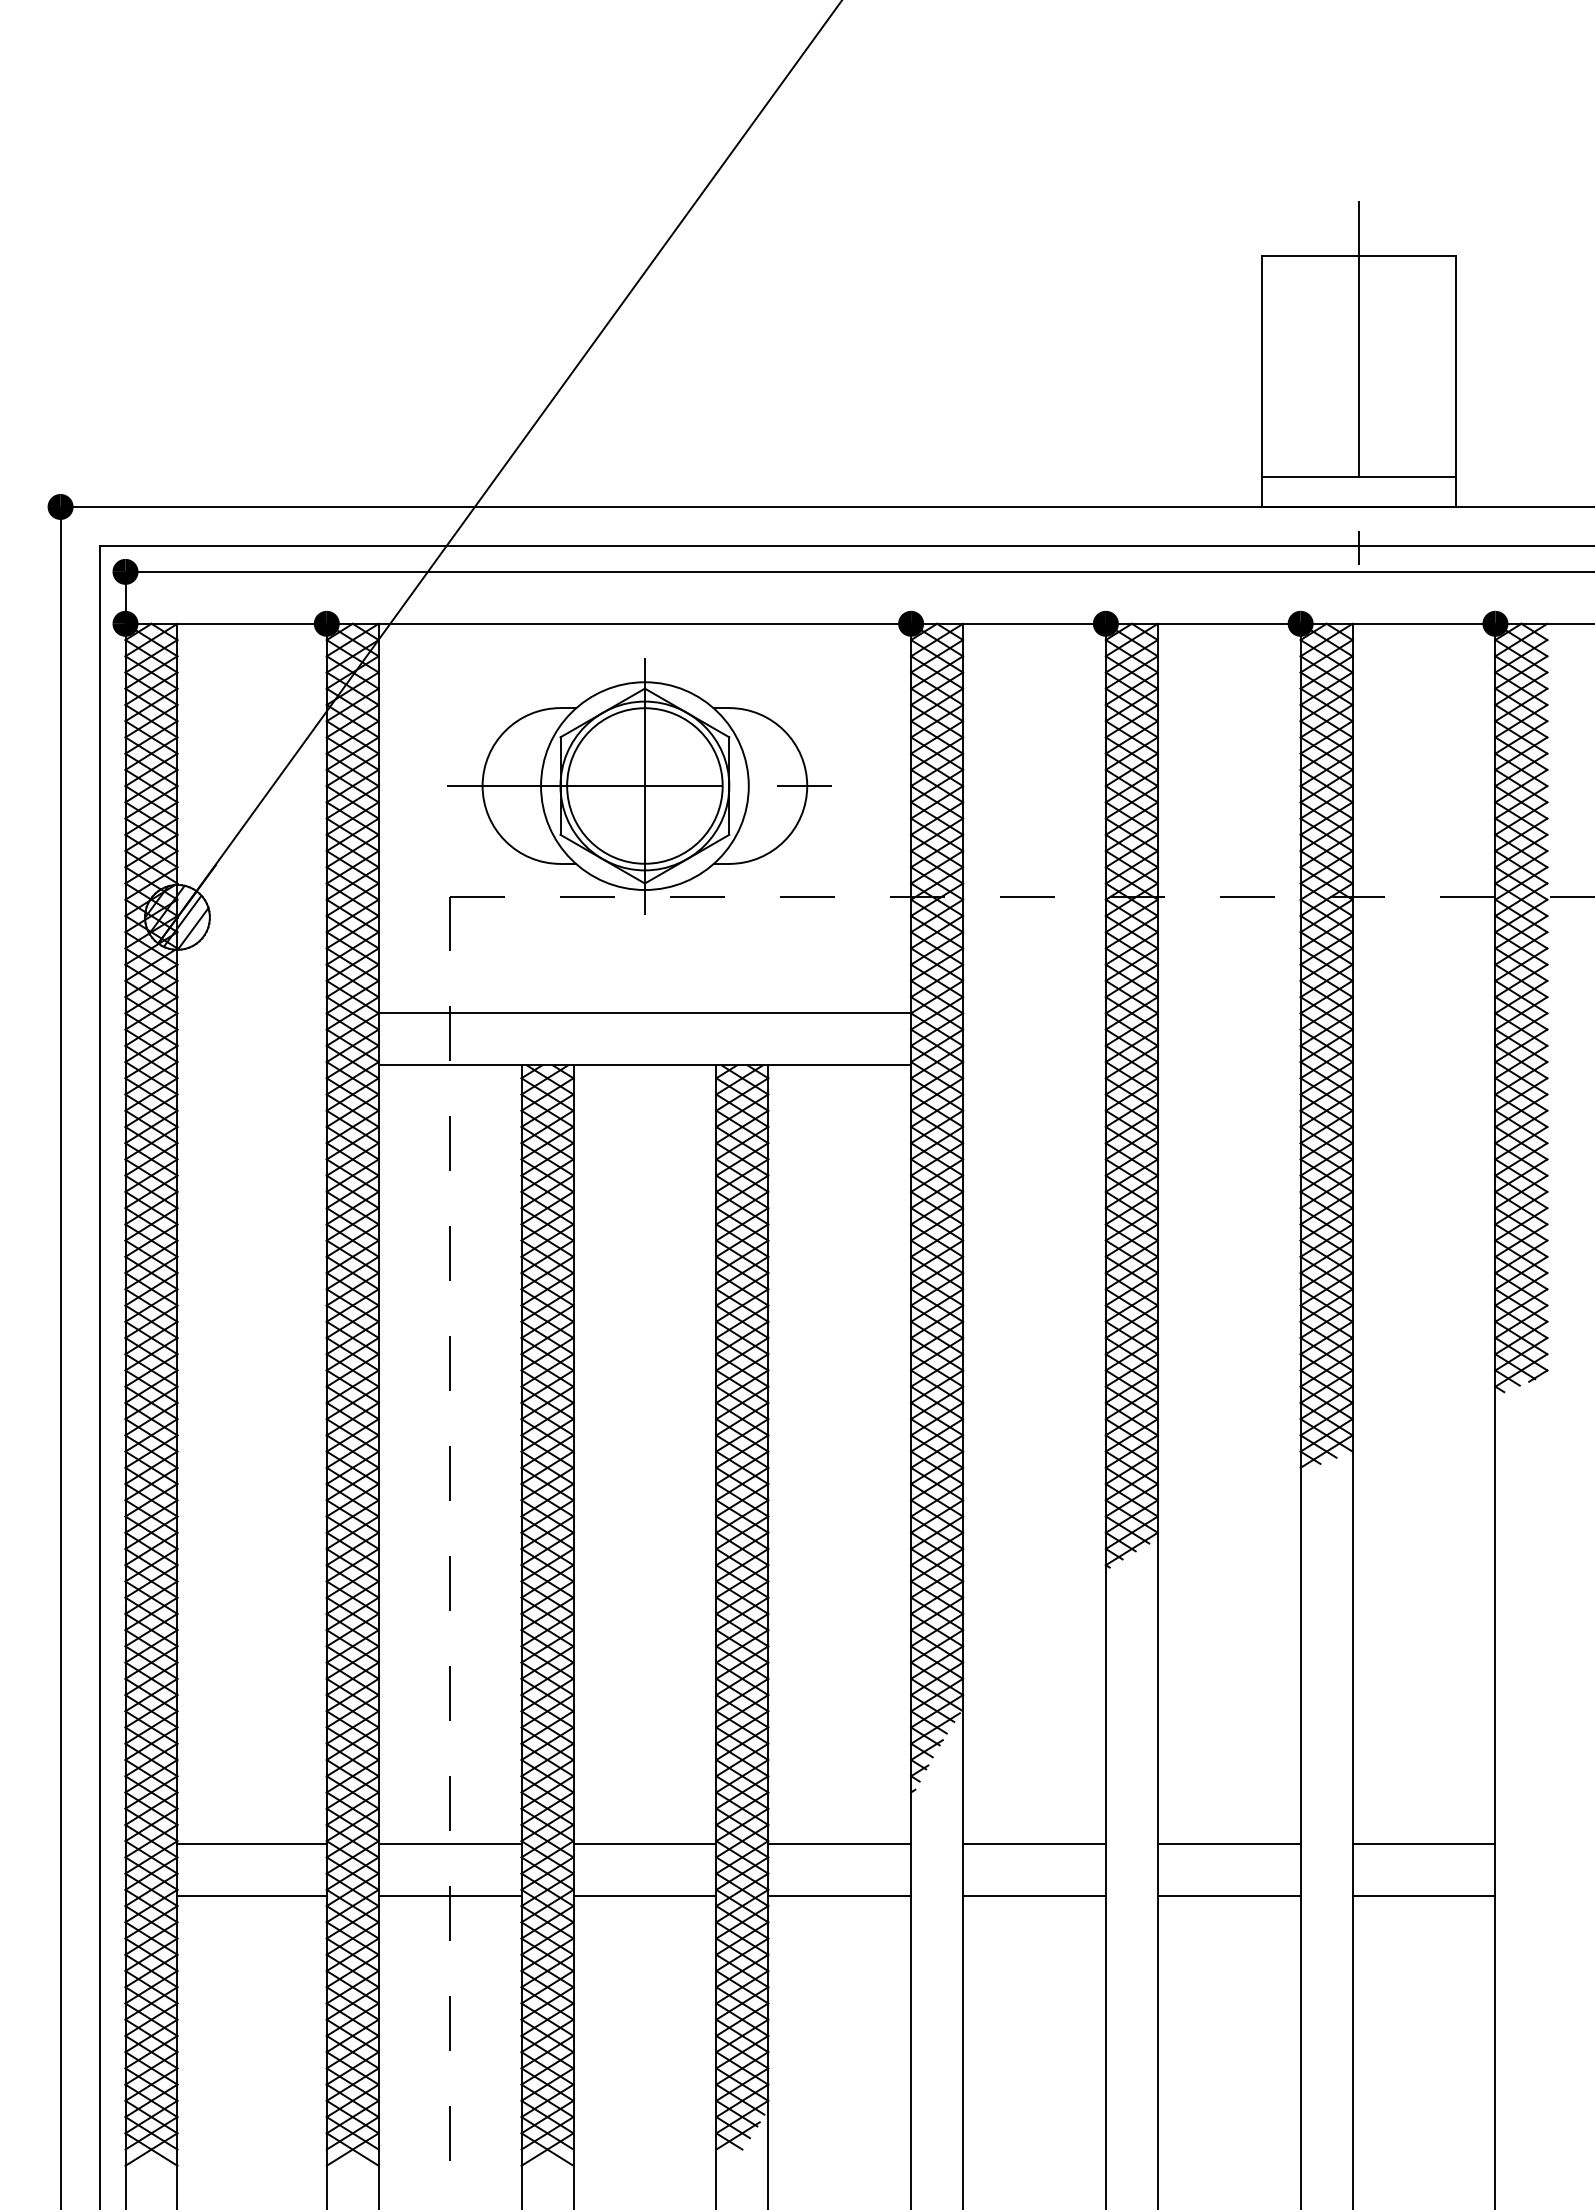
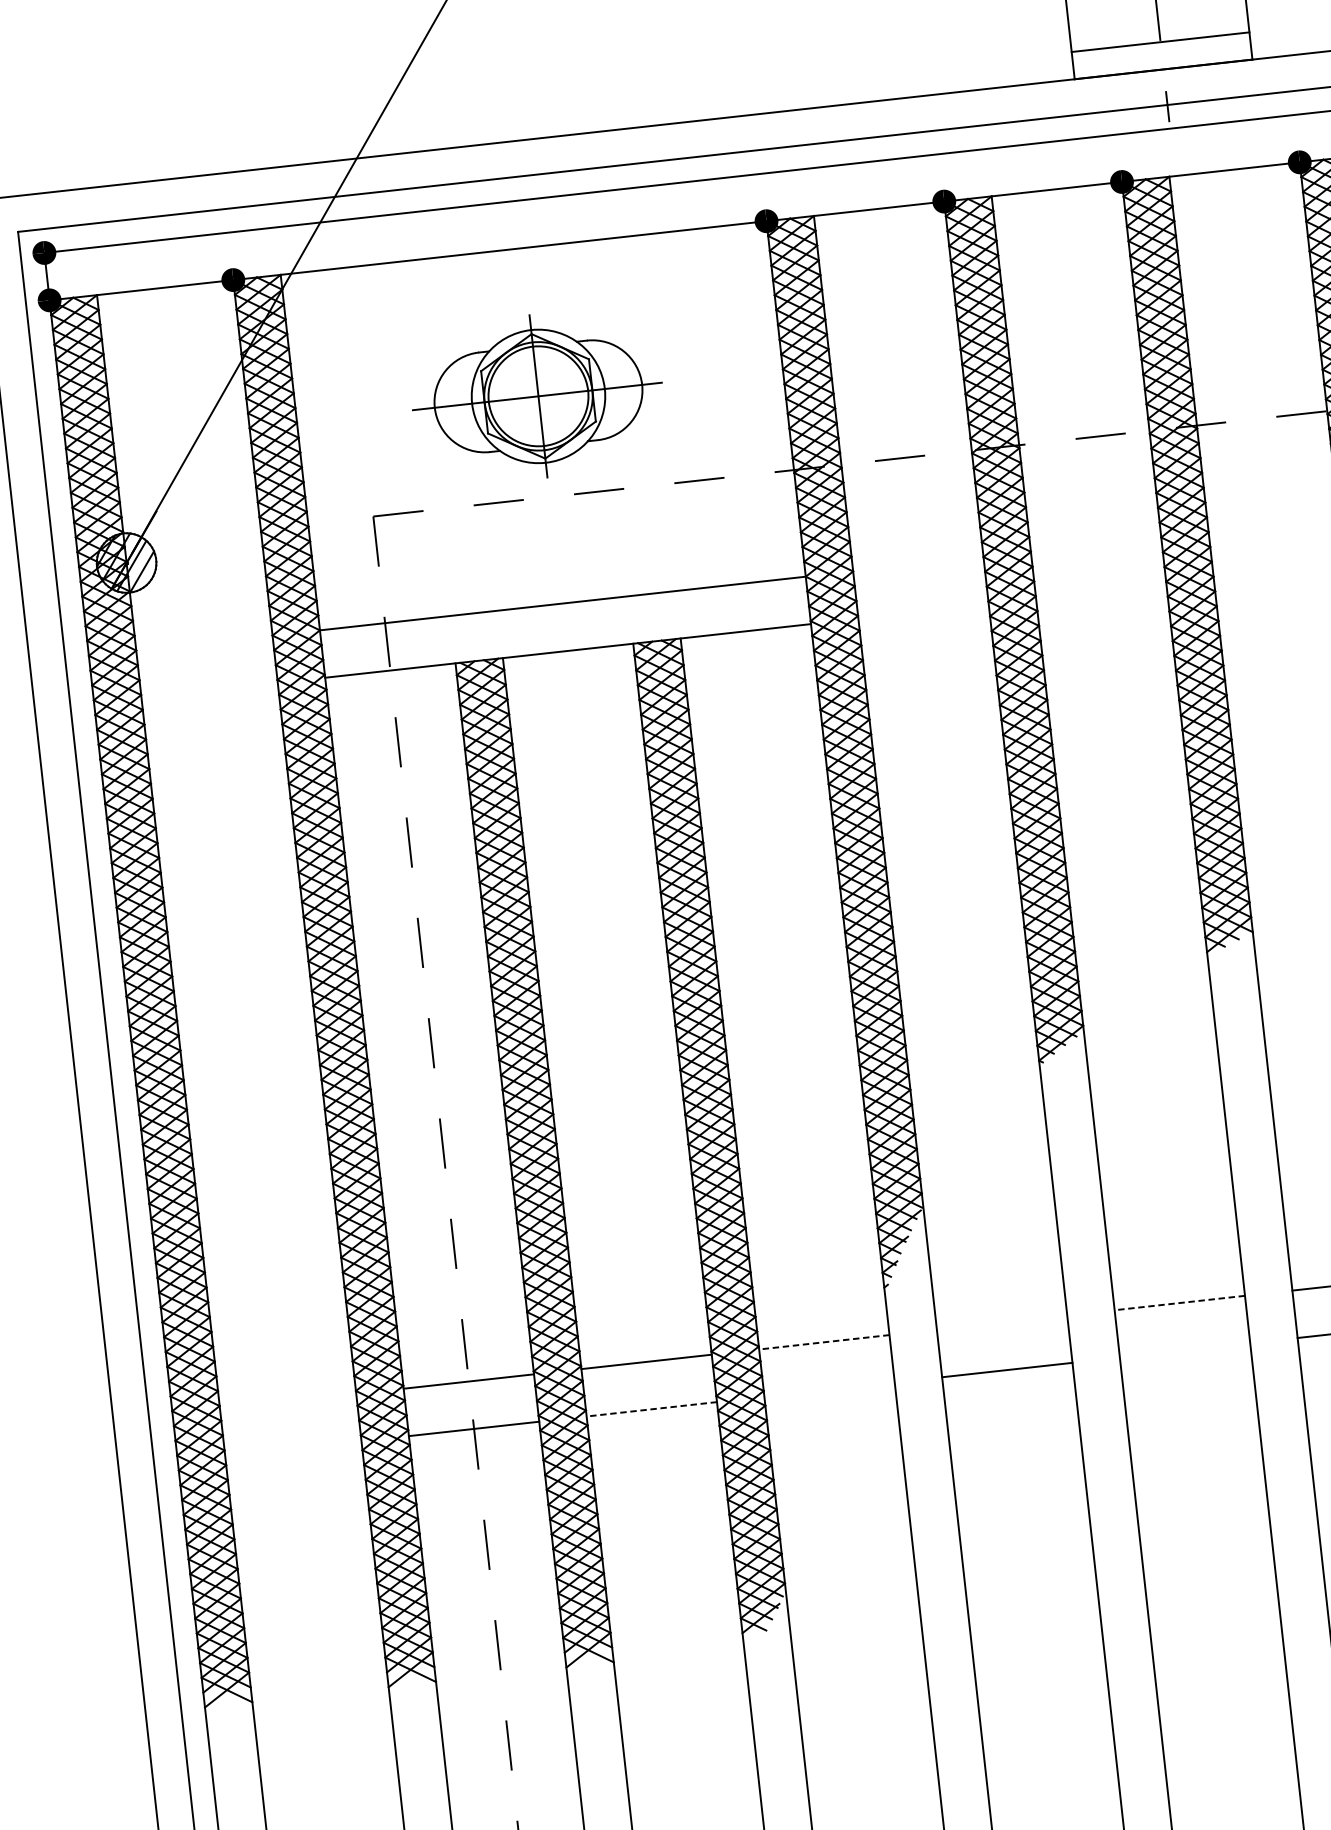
part: (639, 786) -> (535, 397), size x0.7
line: (251, 1844) -> (287, 1401), removed
line: (839, 1844) -> (824, 1342), solid -> dashed
line: (1034, 1844) -> (1002, 1322), removed
line: (1228, 1844) -> (1179, 1303), solid -> dashed
line: (251, 1896) -> (292, 1449), removed
line: (644, 1896) -> (651, 1409), solid -> dashed
line: (839, 1896) -> (829, 1389), removed
line: (1228, 1896) -> (1184, 1350), removed

